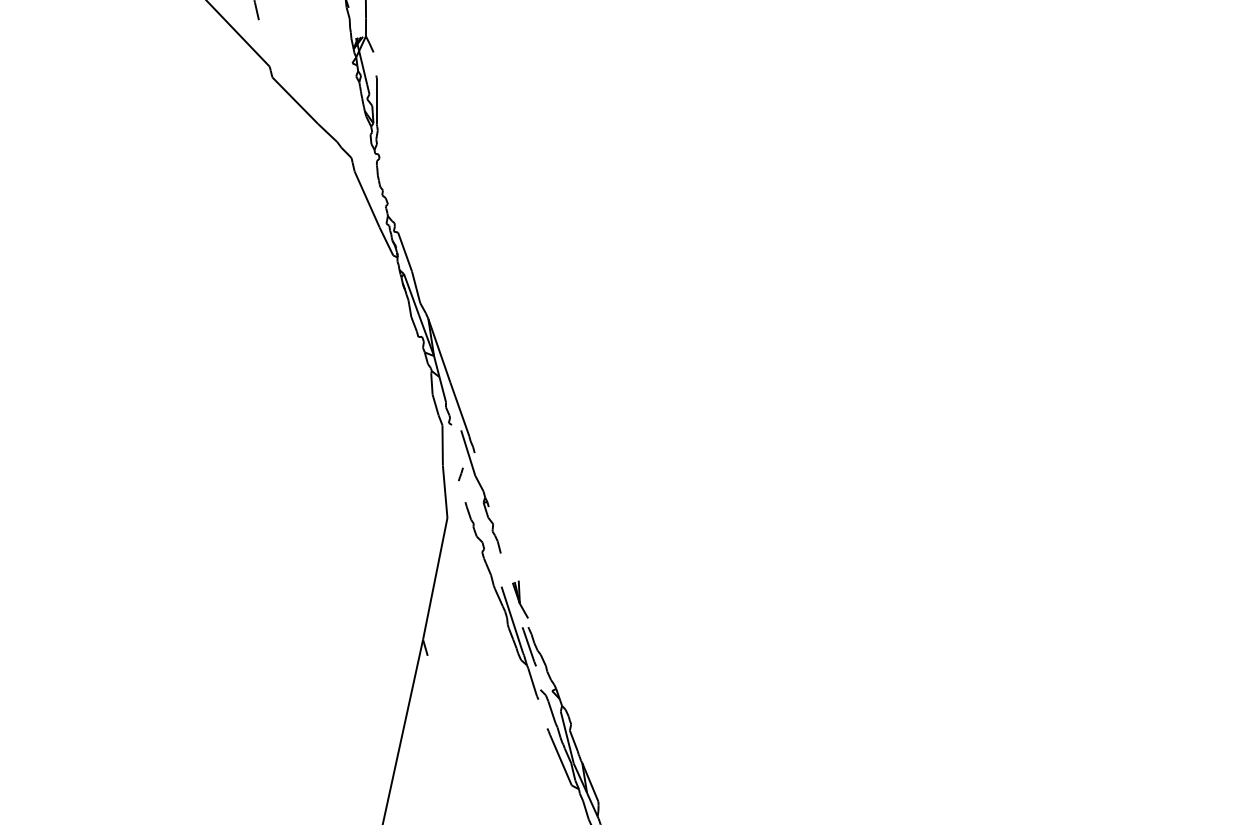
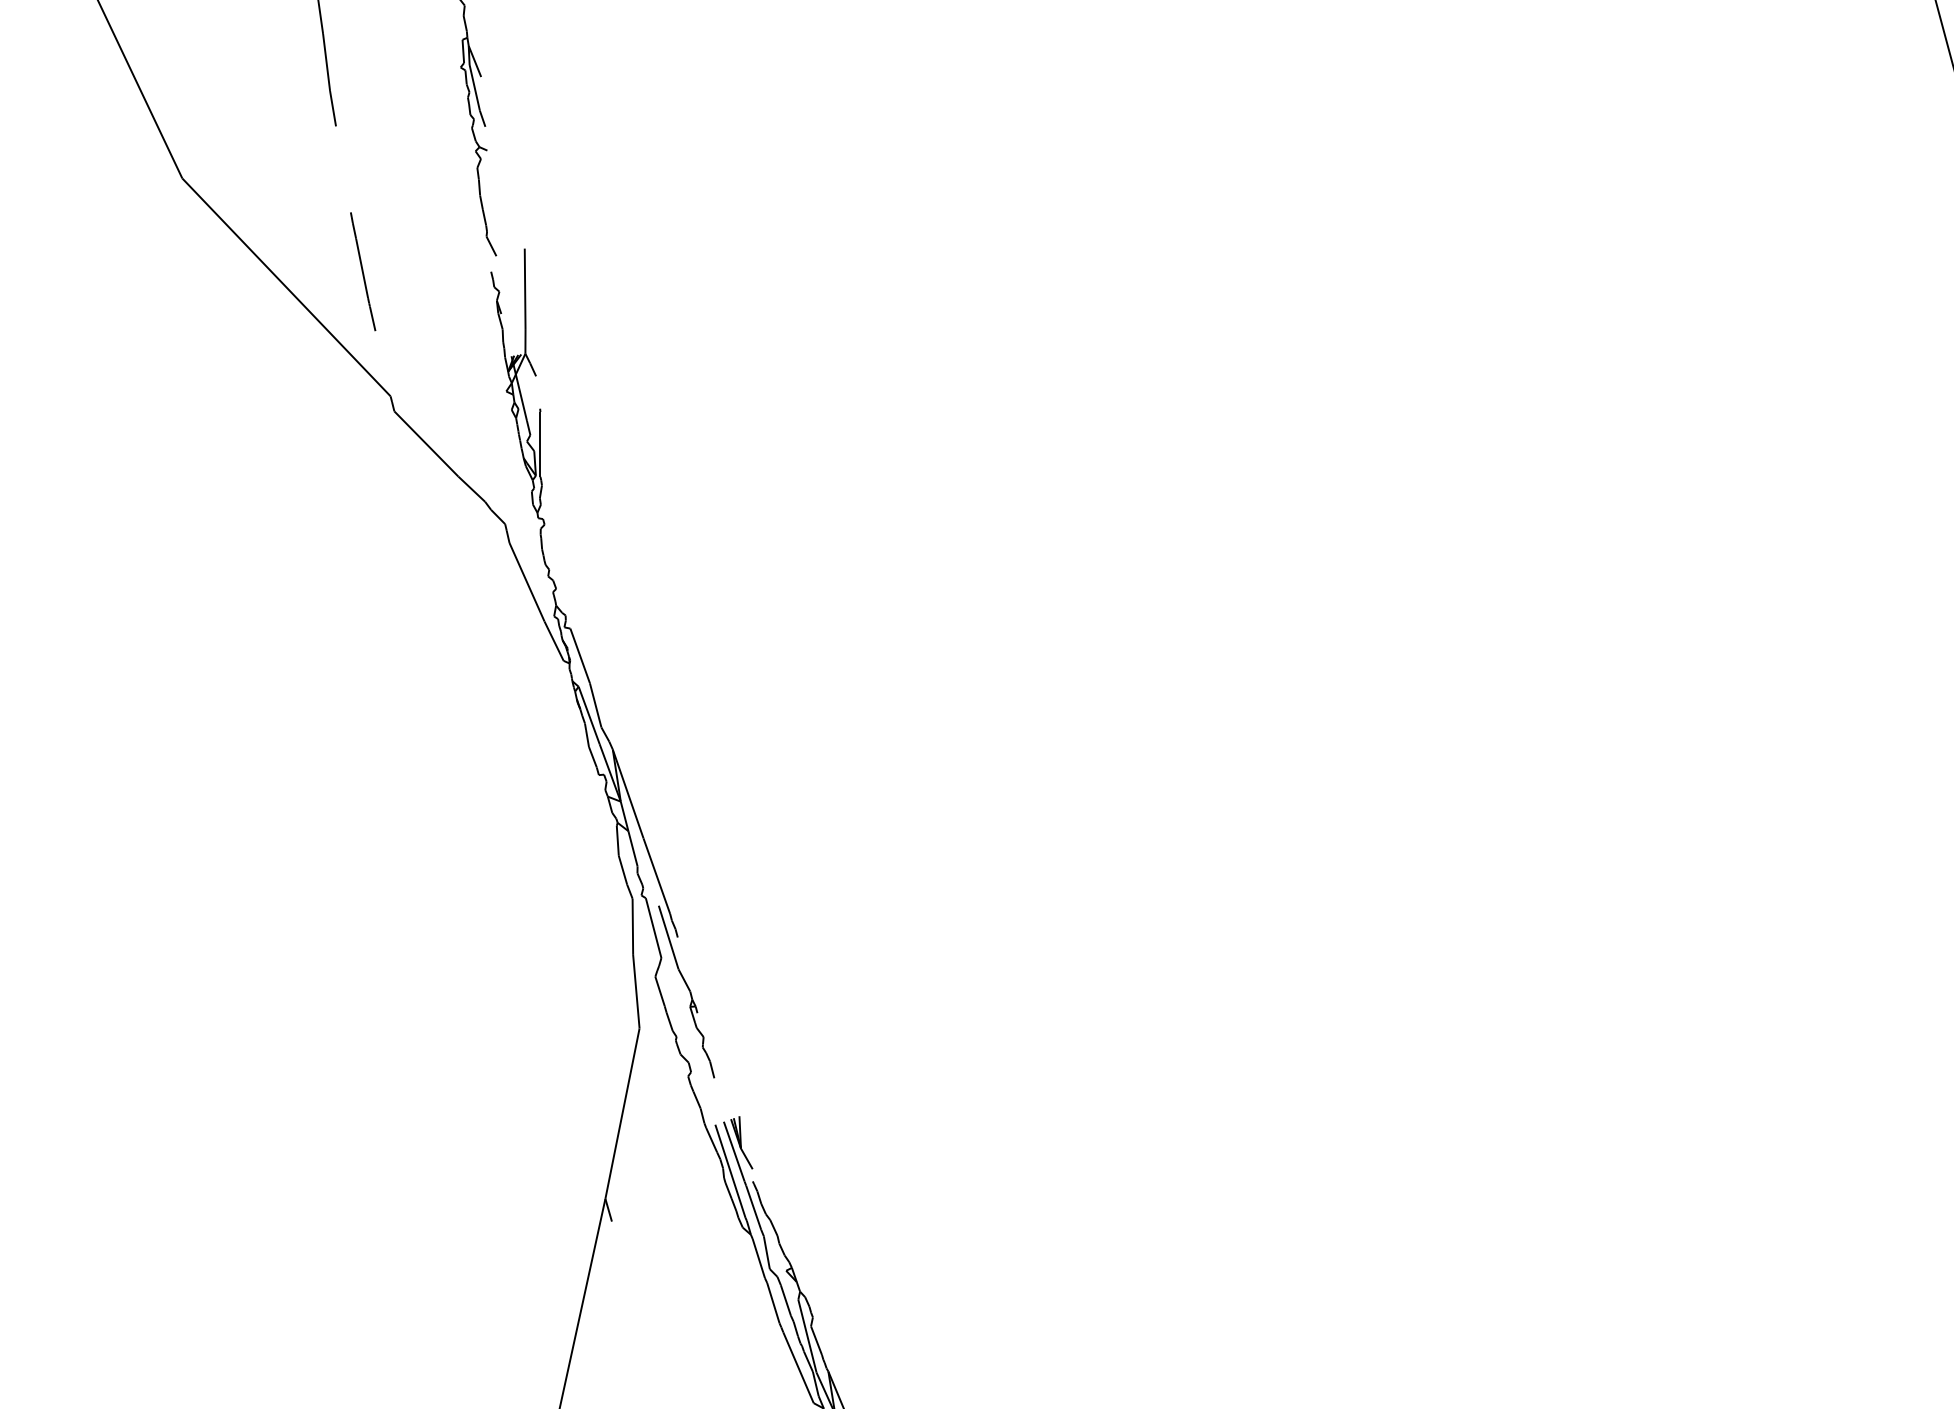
line: (457, 446) -> (653, 928), added
line: (461, 491) -> (659, 991), added
line: (514, 605) -> (733, 1151), added
line: (538, 677) -> (766, 1252), added
line: (543, 713) -> (773, 1302), added

